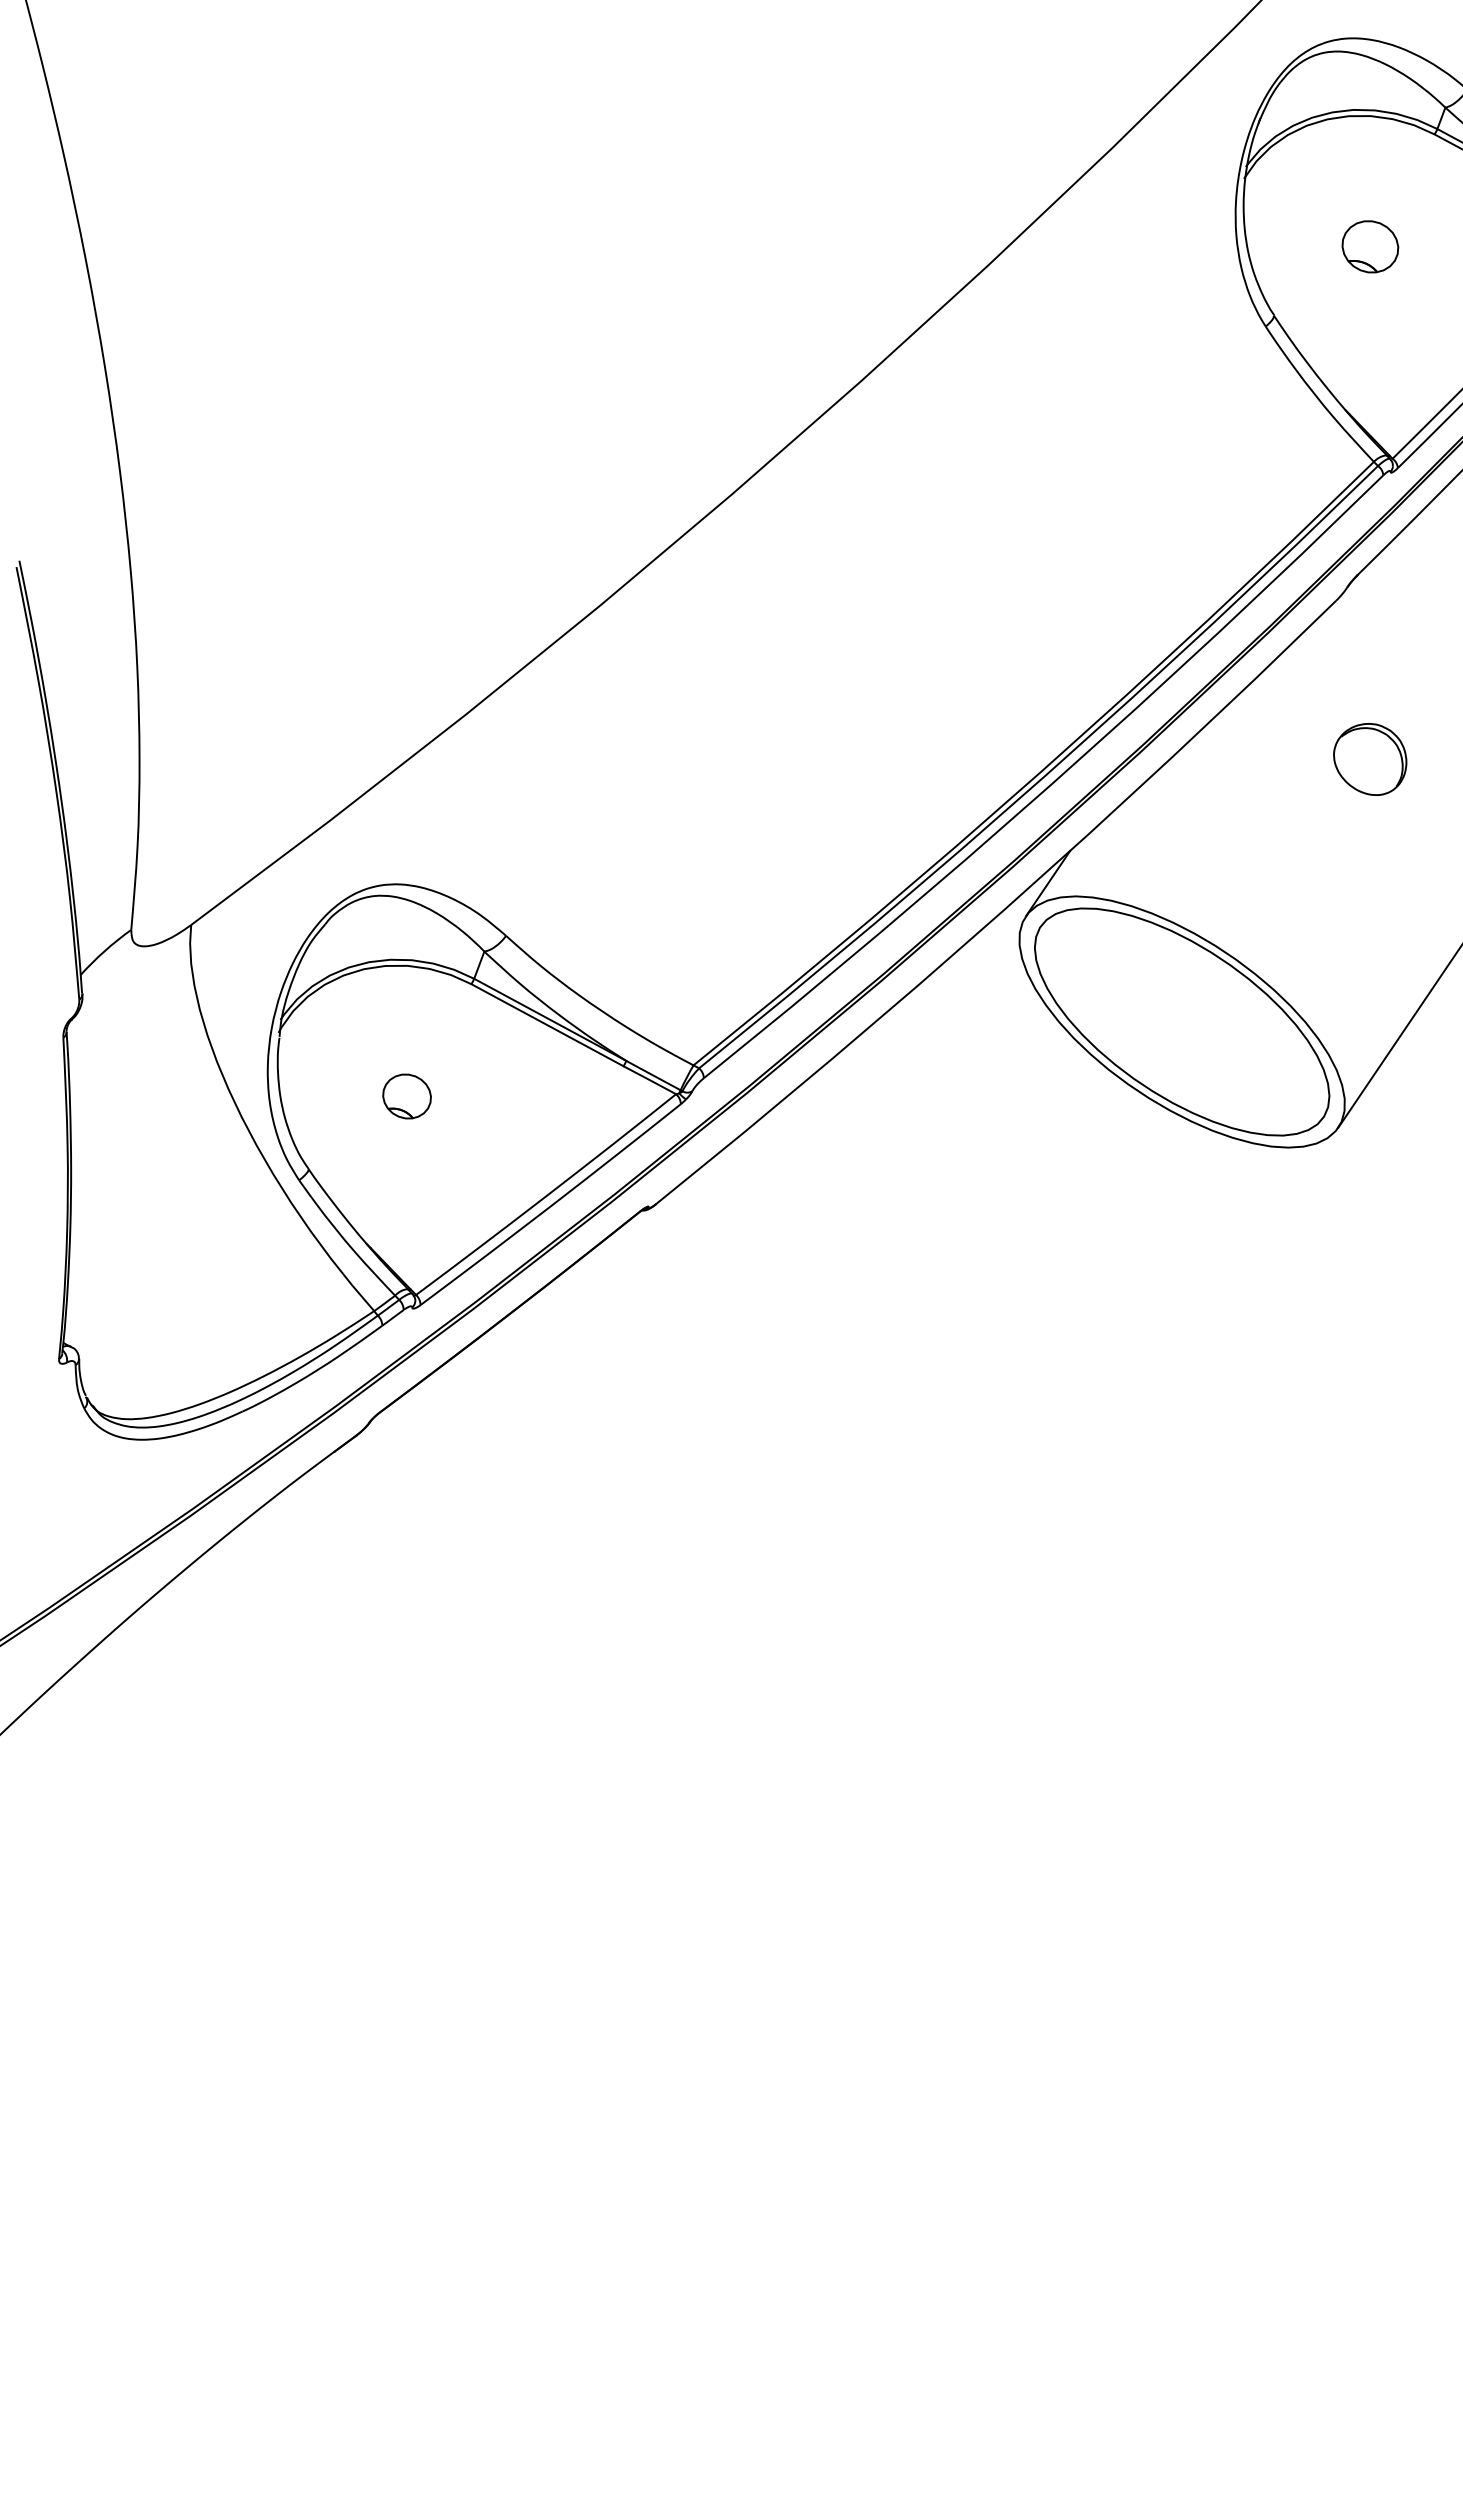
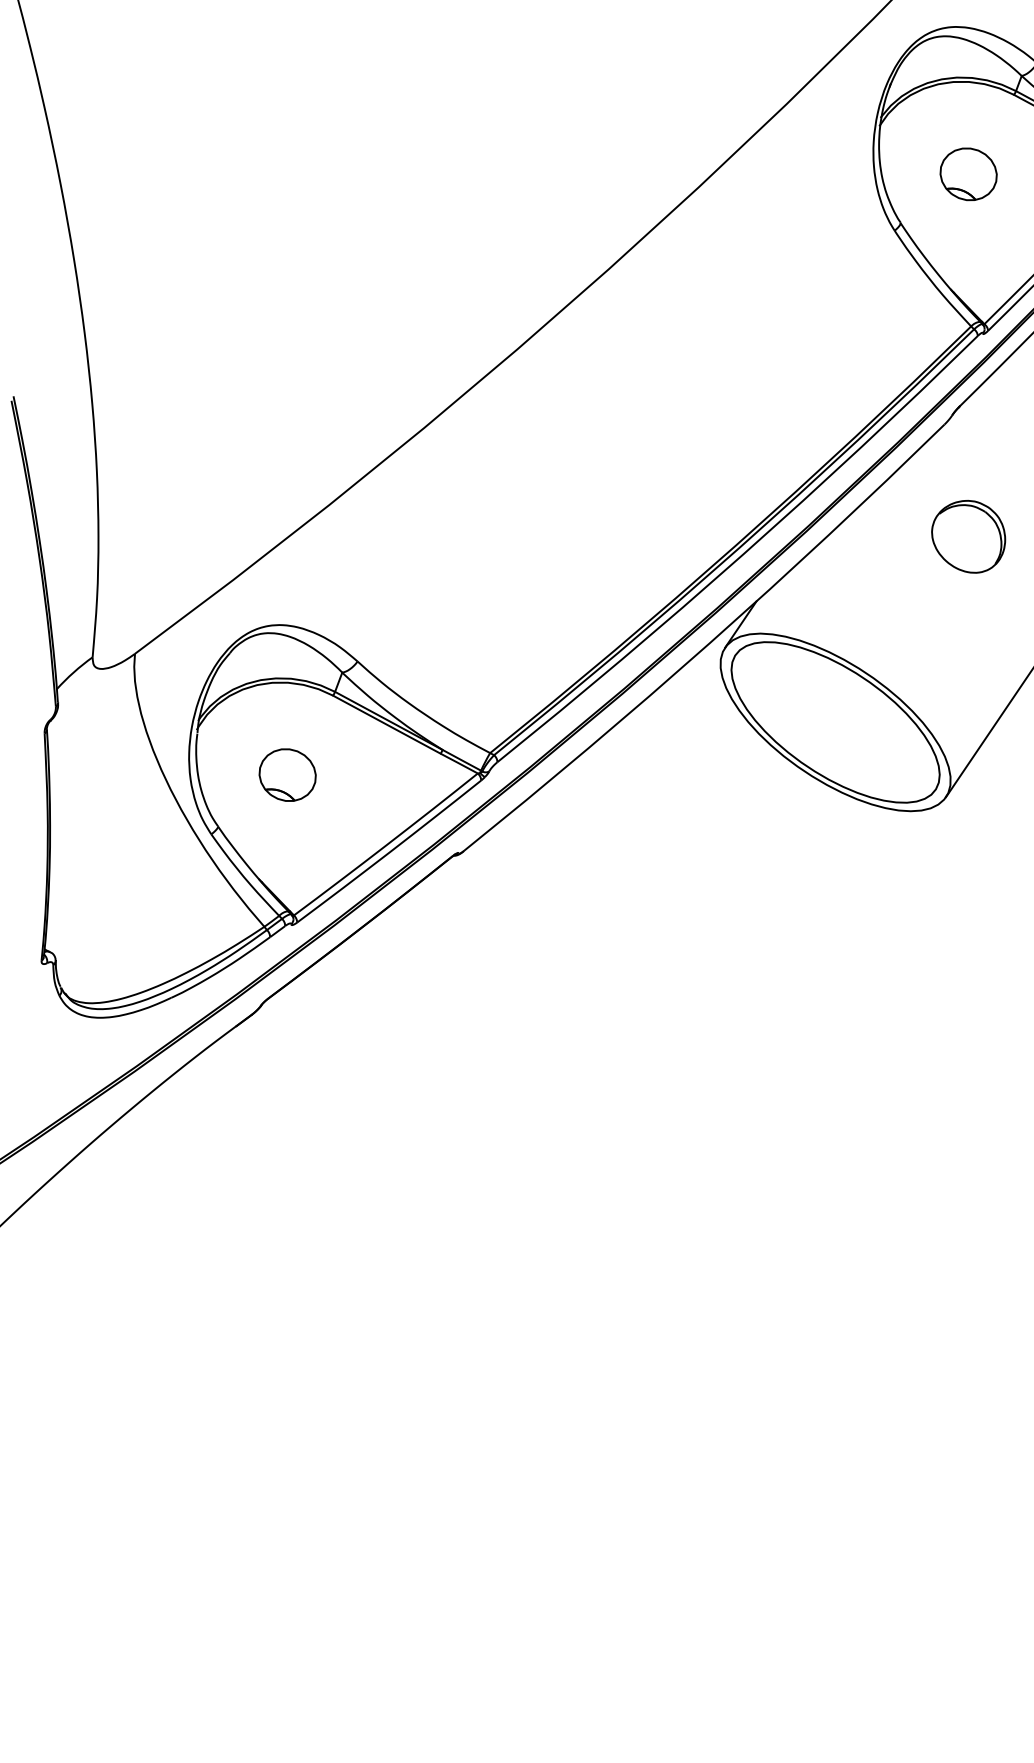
part: (1370, 246) -> (968, 174), size x1.43
part: (1369, 759) -> (968, 536), size x1.43
part: (406, 1096) -> (287, 775), size x1.67

